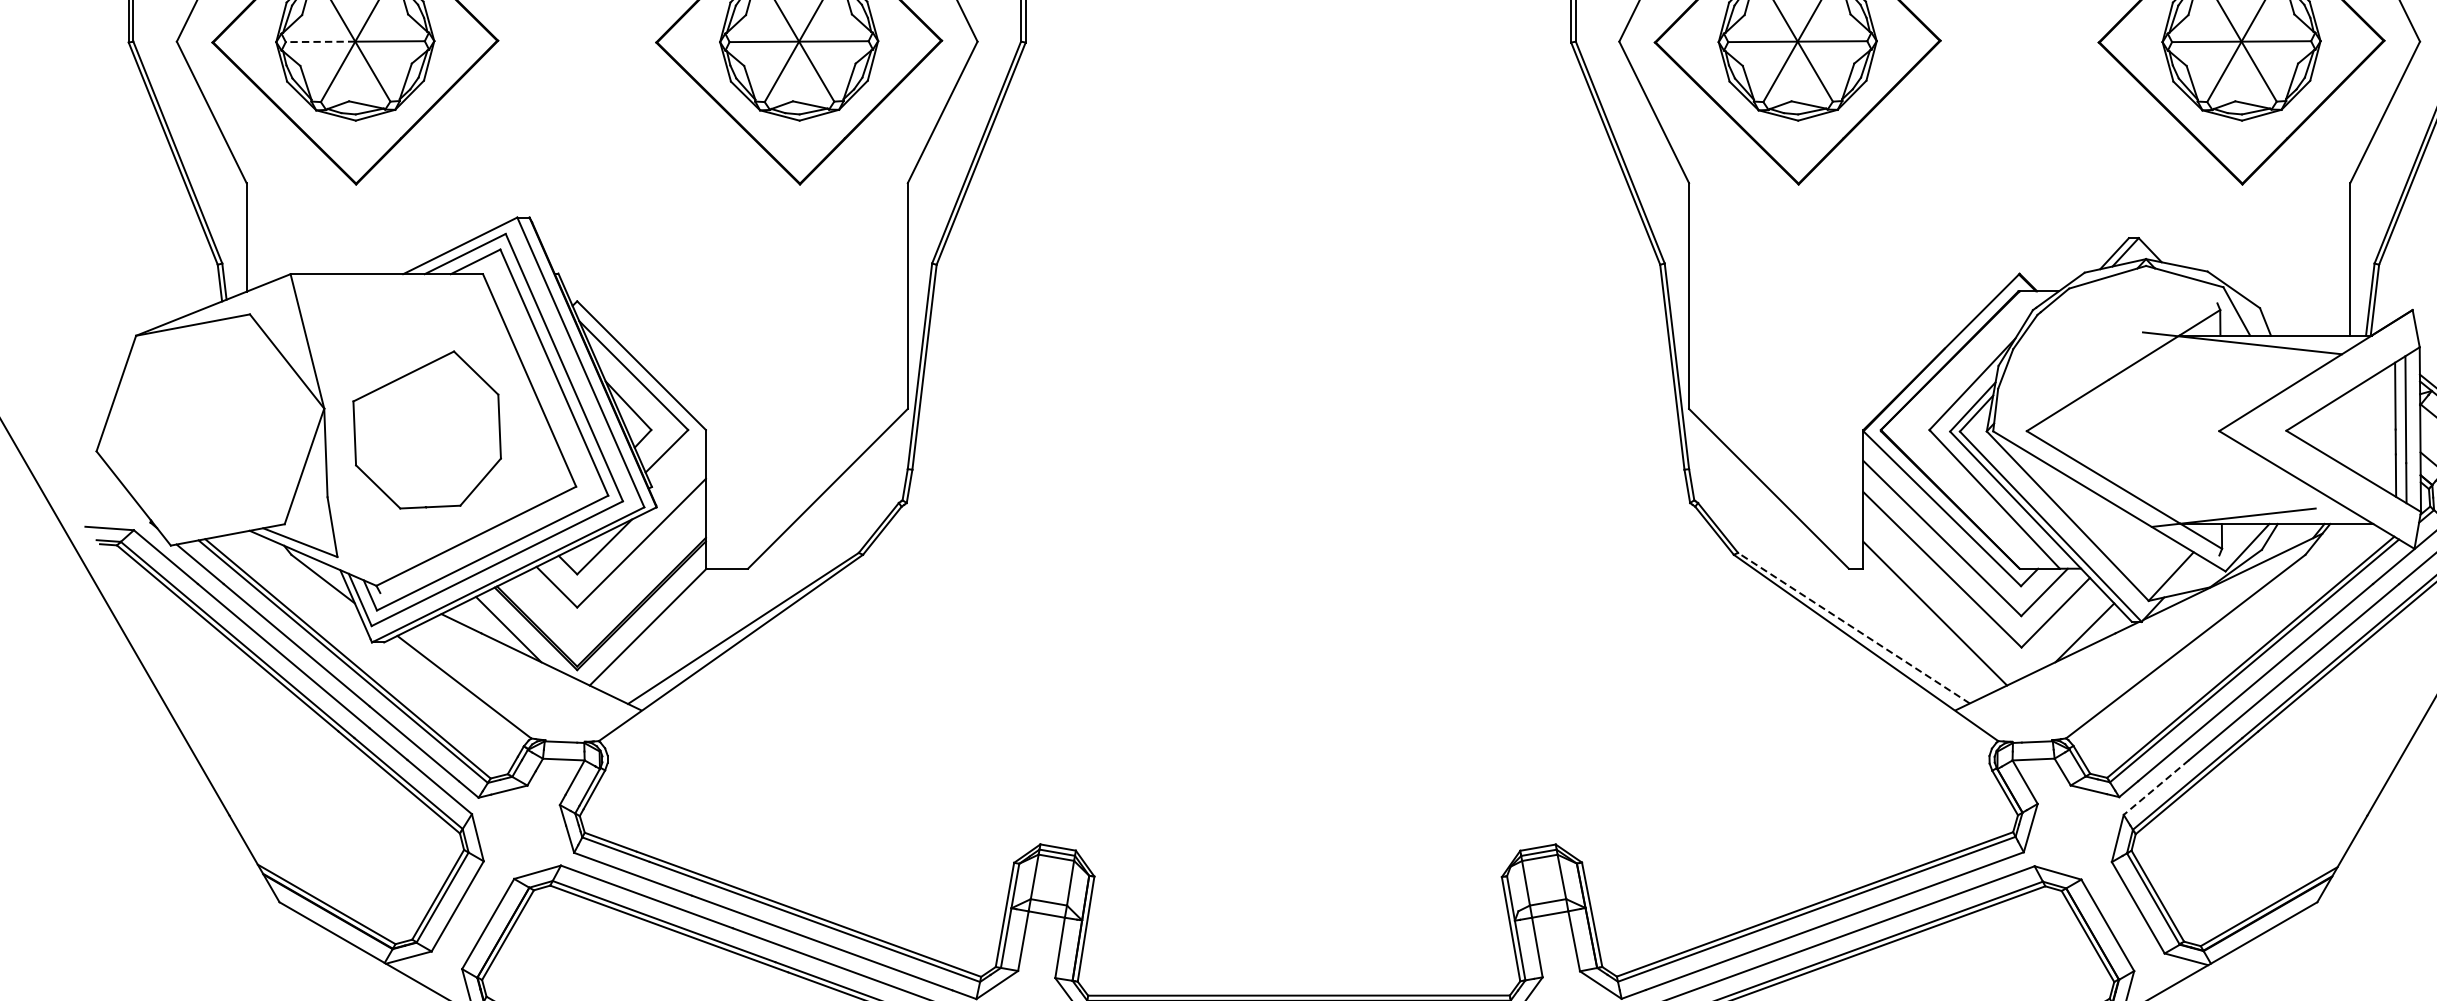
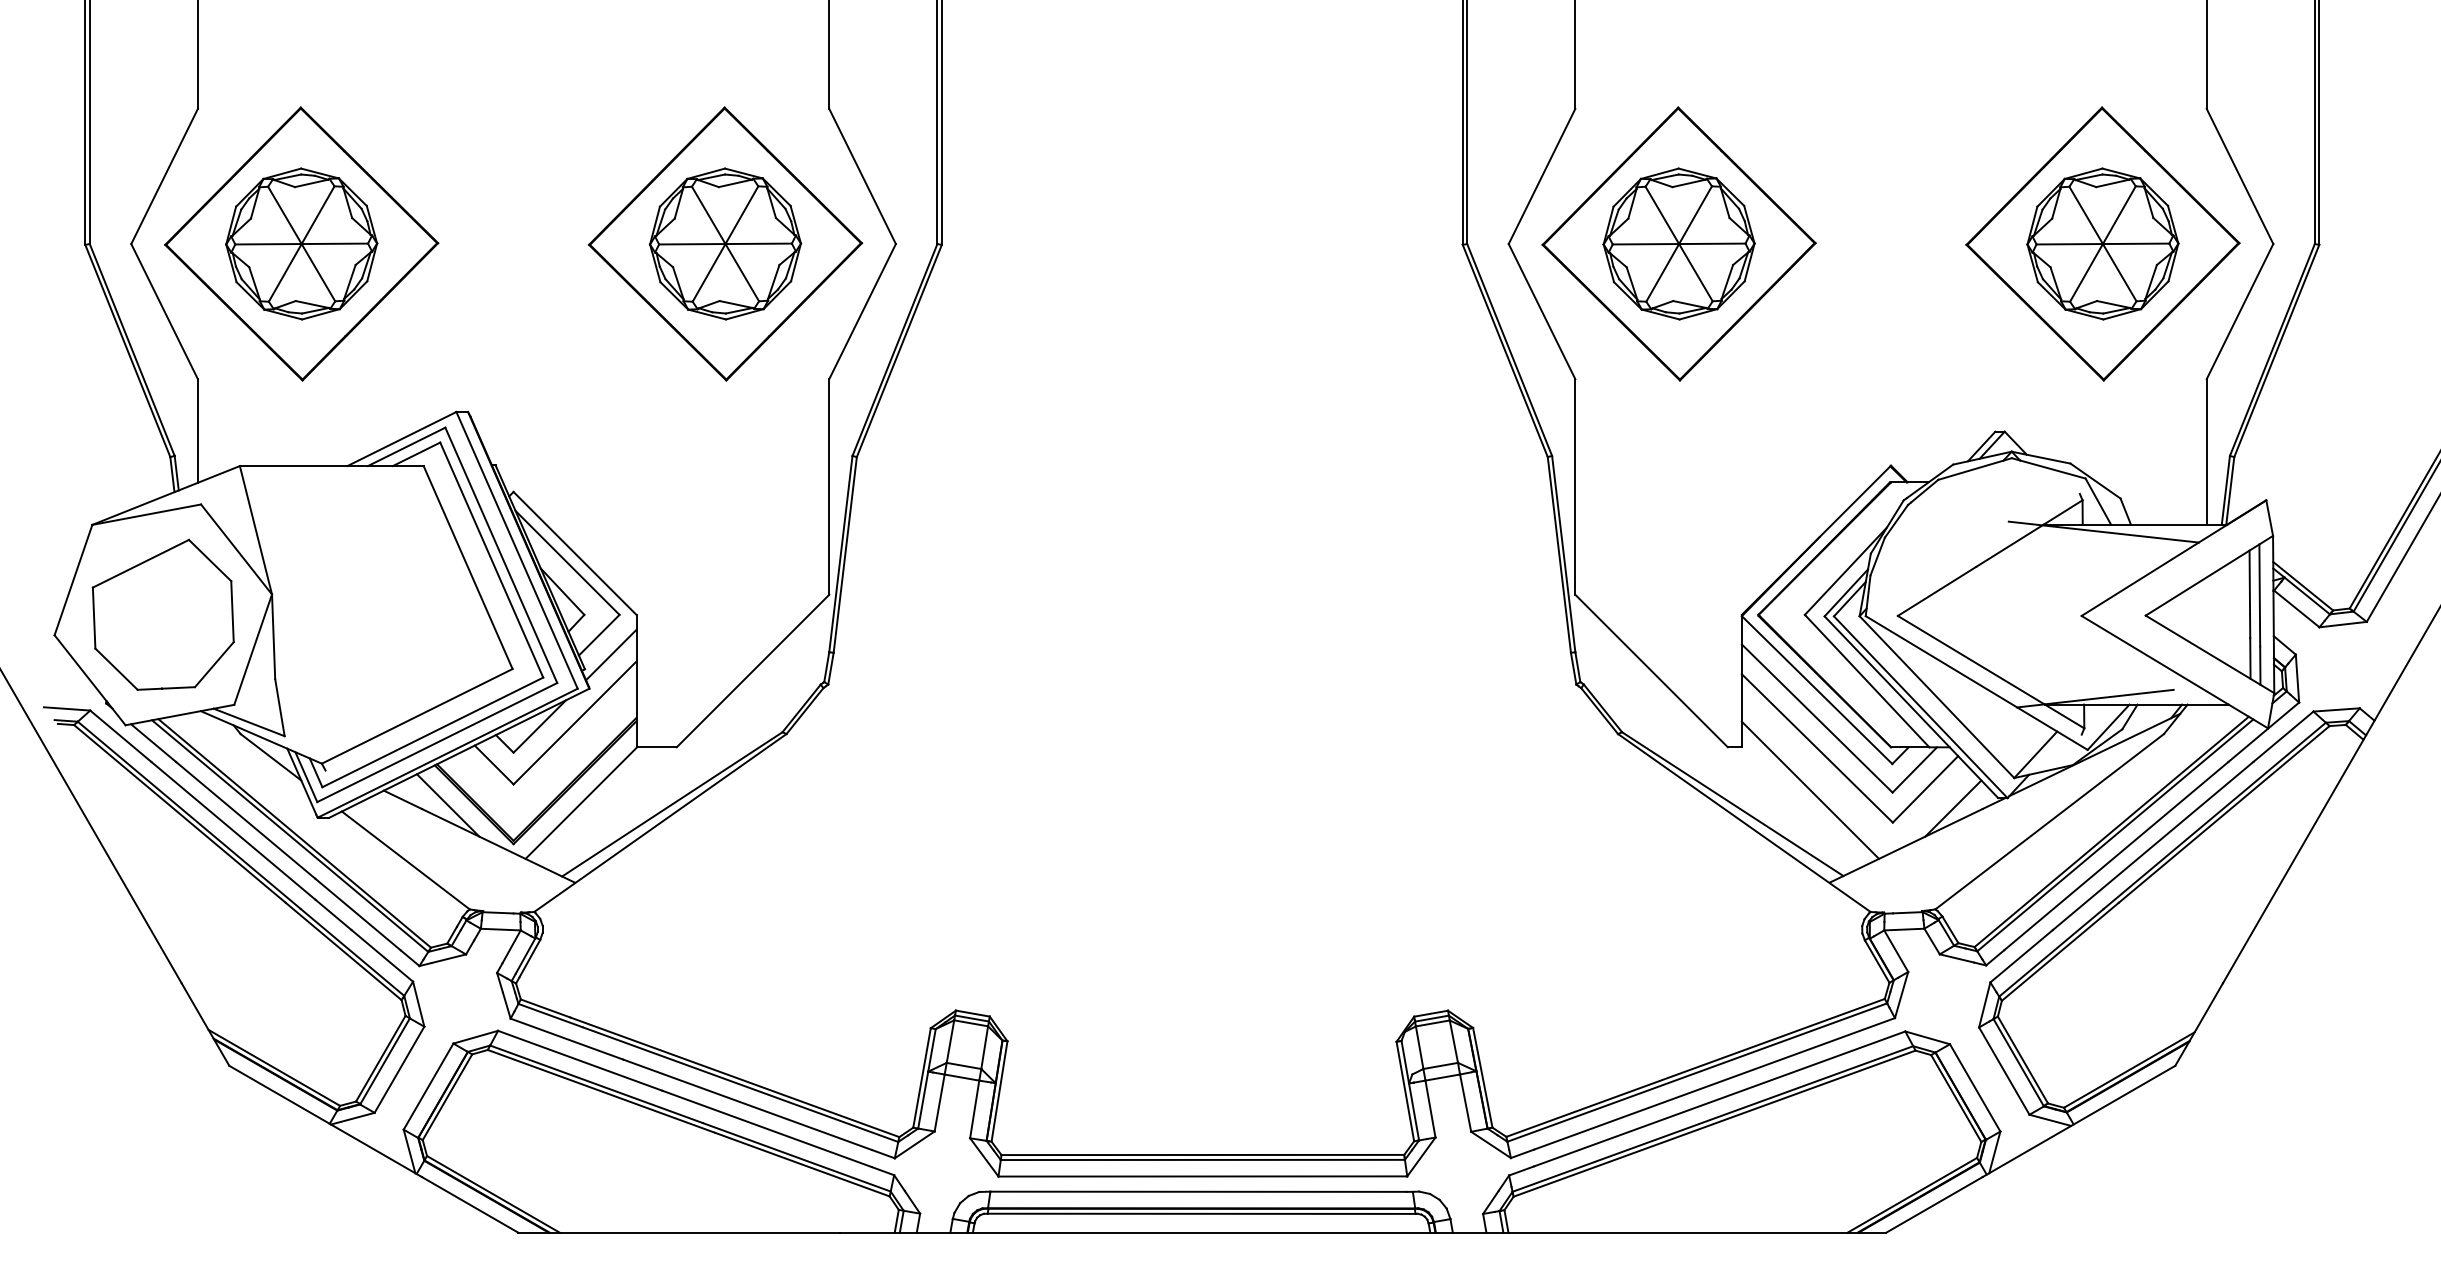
line: (320, 42) -> (268, 244), dashed -> solid
part: (426, 429) -> (162, 614), moved
line: (679, 471) -> (611, 654), added
line: (1853, 628) -> (1732, 804), dashed -> solid
line: (2156, 787) -> (2021, 956), dashed -> solid

